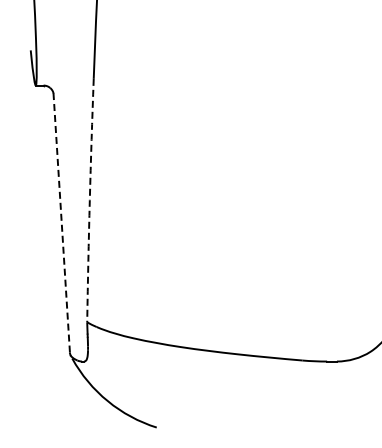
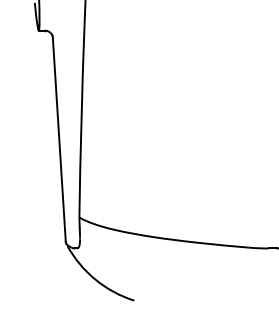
arc: (89, 200) -> (81, 121), dashed -> solid
line: (61, 223) -> (59, 139), dashed -> solid

